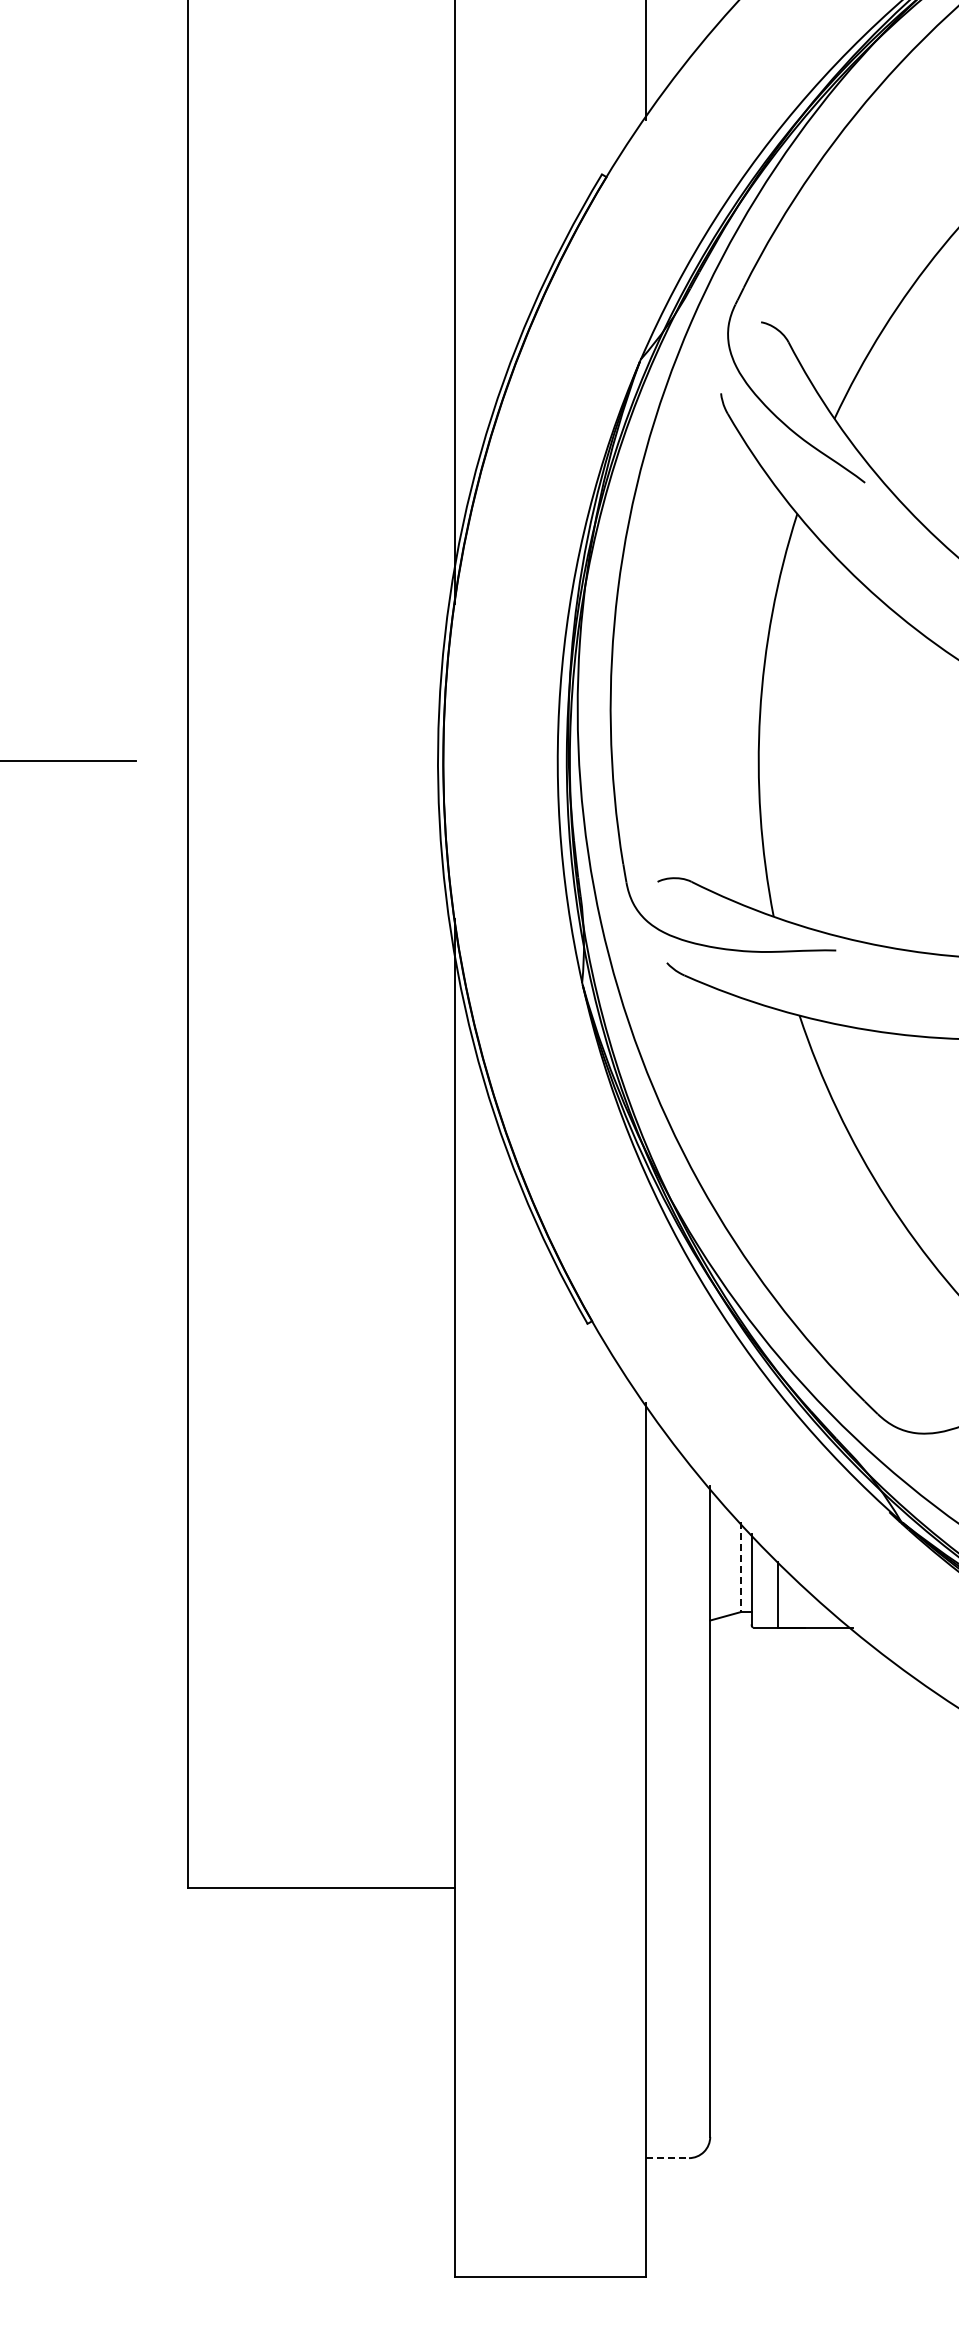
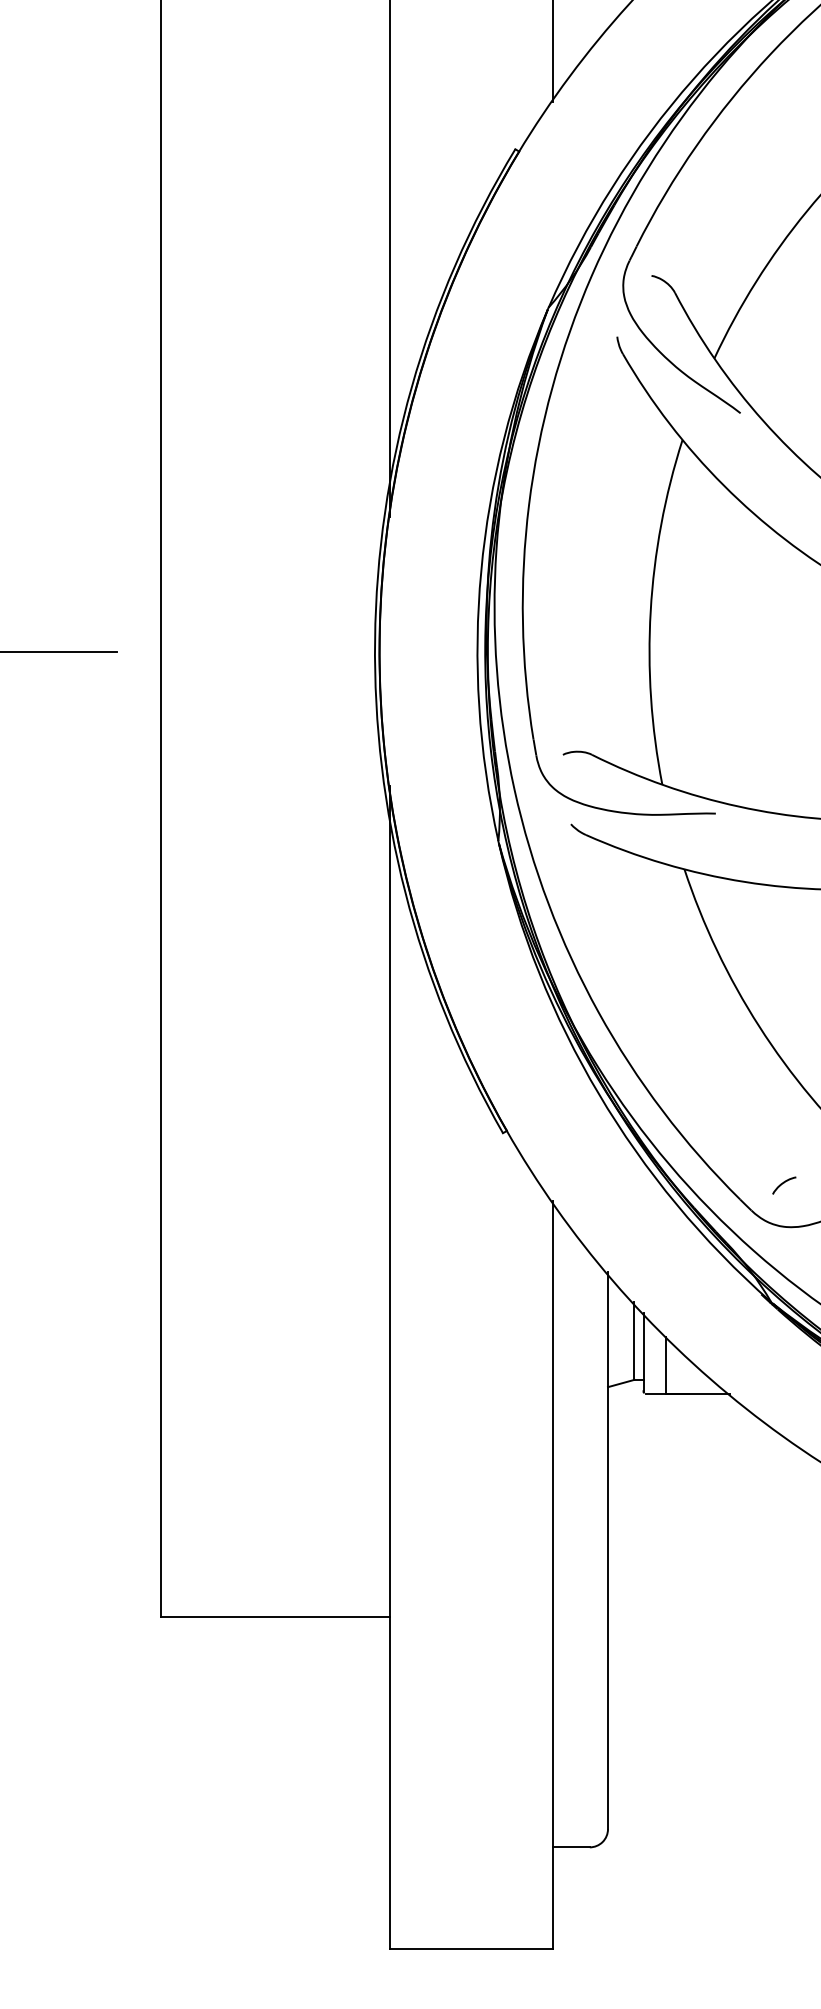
curve: (916, 1382) -> (784, 1183), added
line: (741, 1567) -> (634, 1341), dashed -> solid
line: (668, 2158) -> (572, 1847), dashed -> solid

